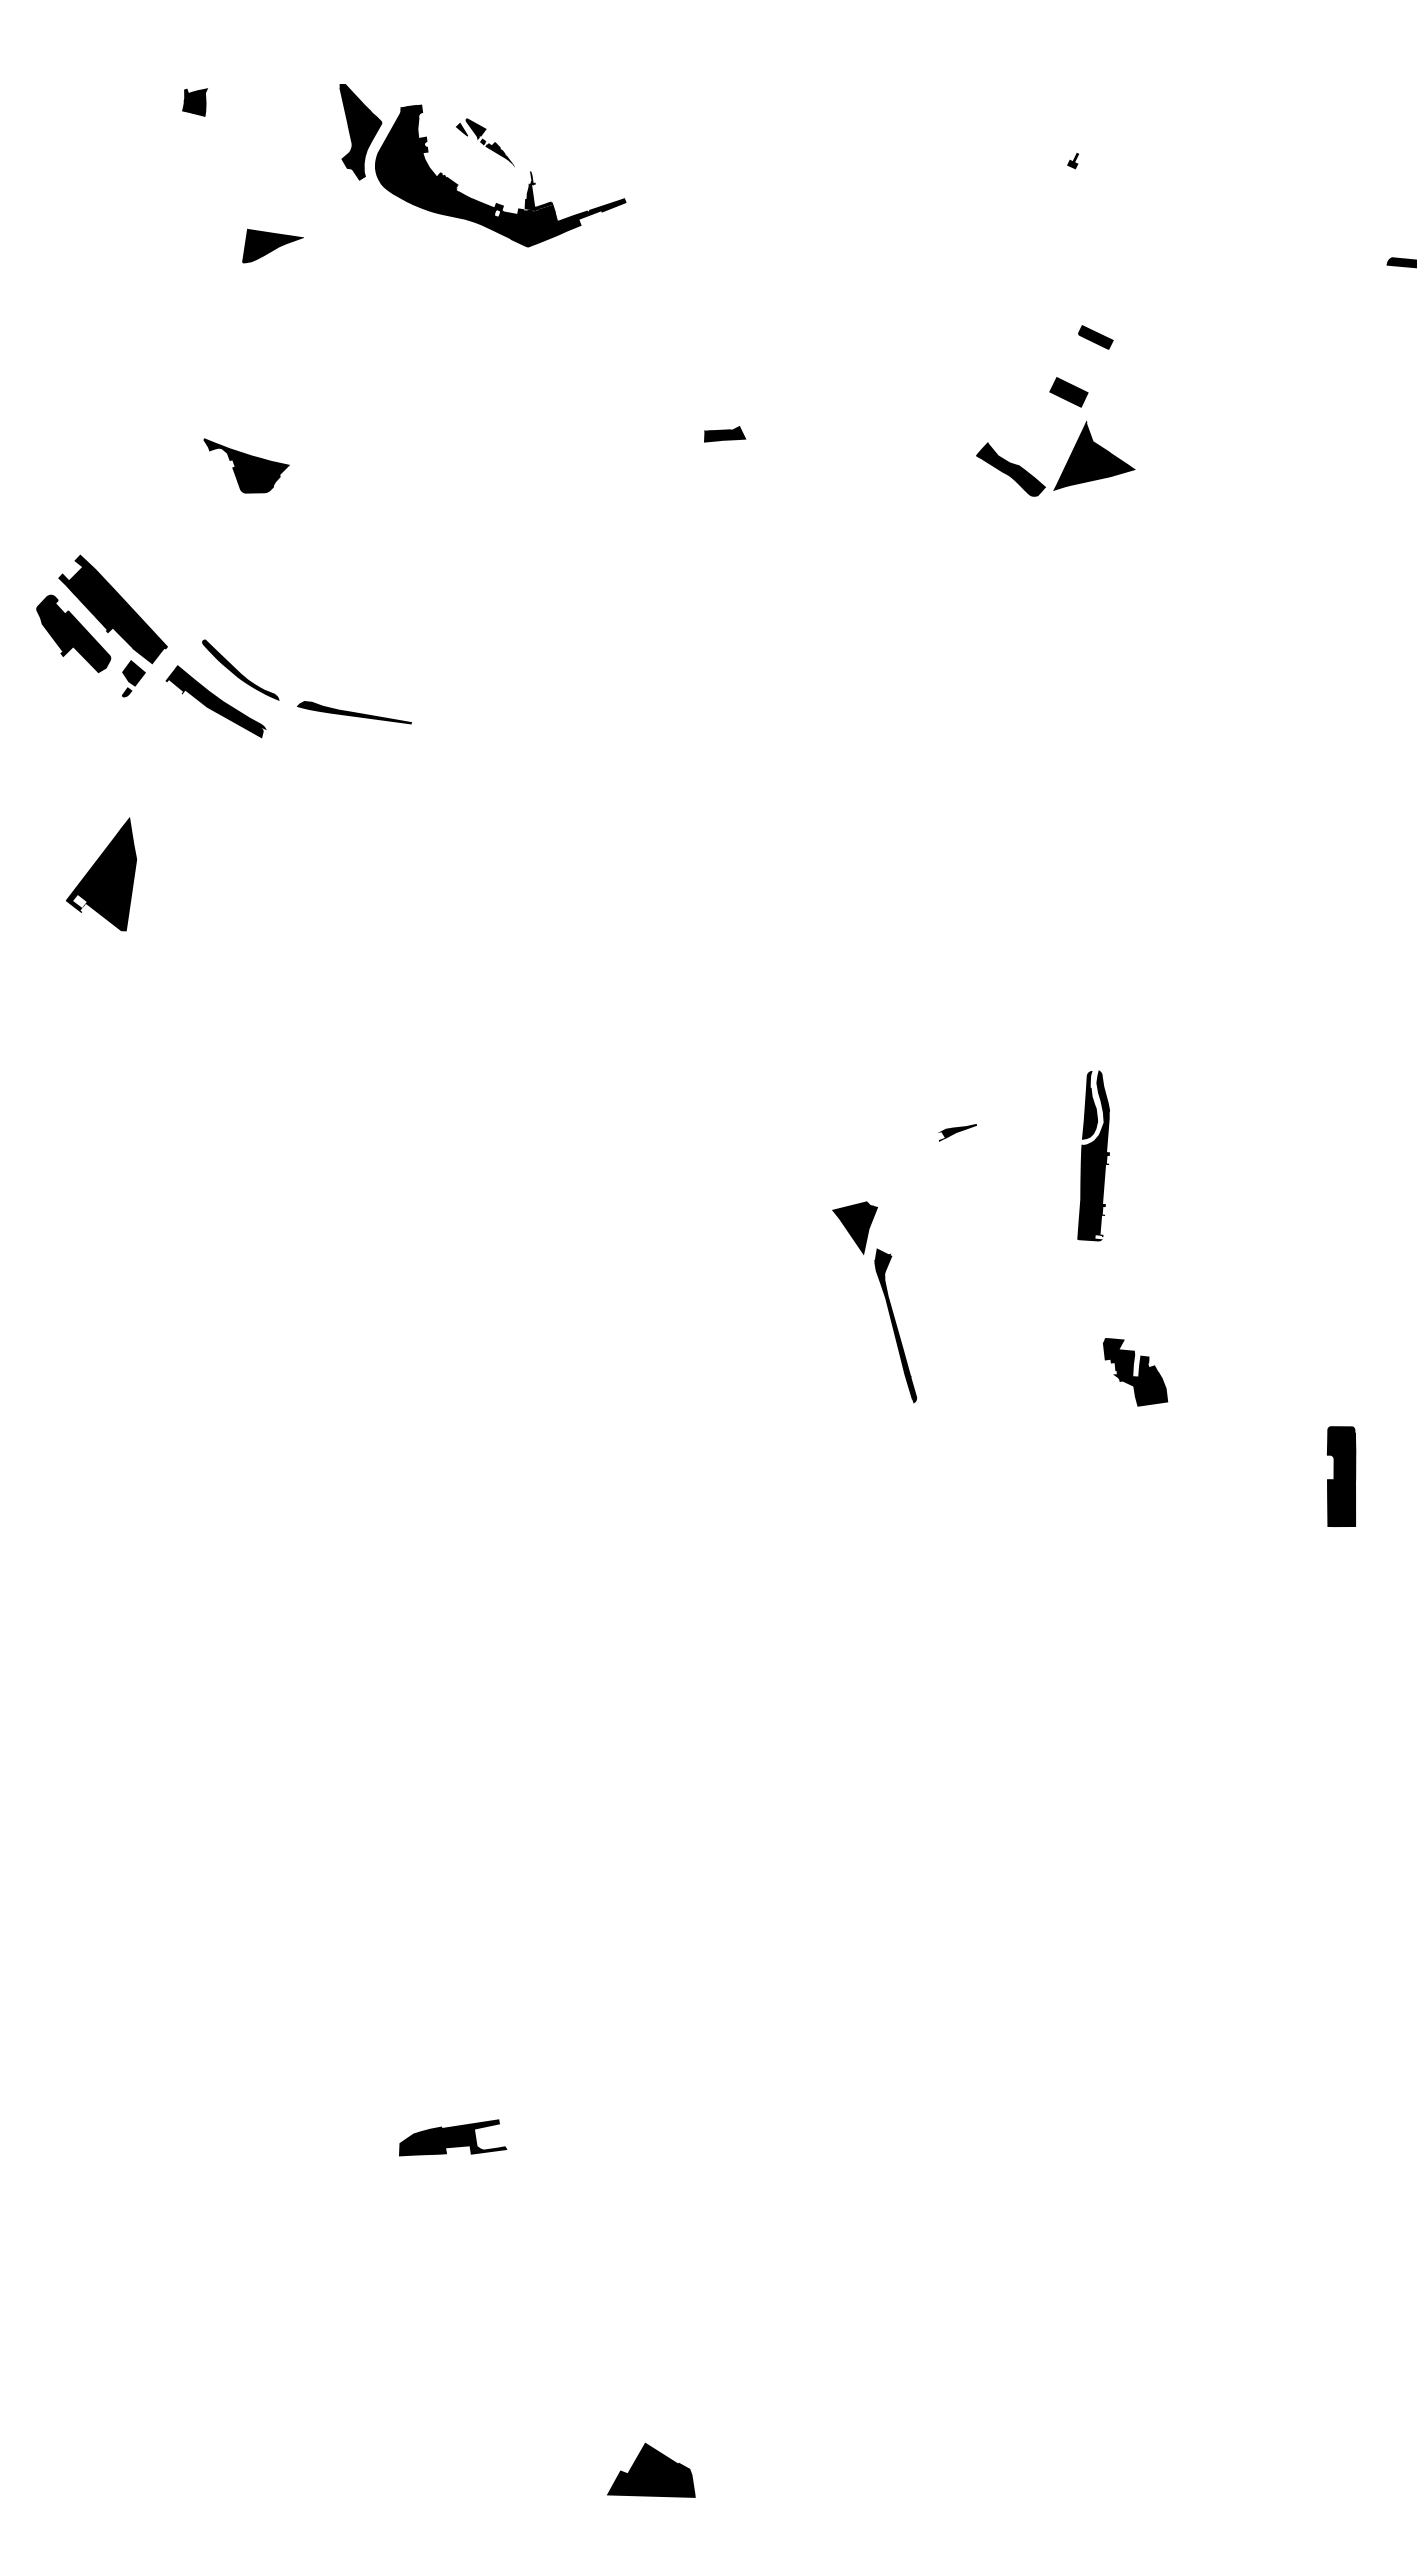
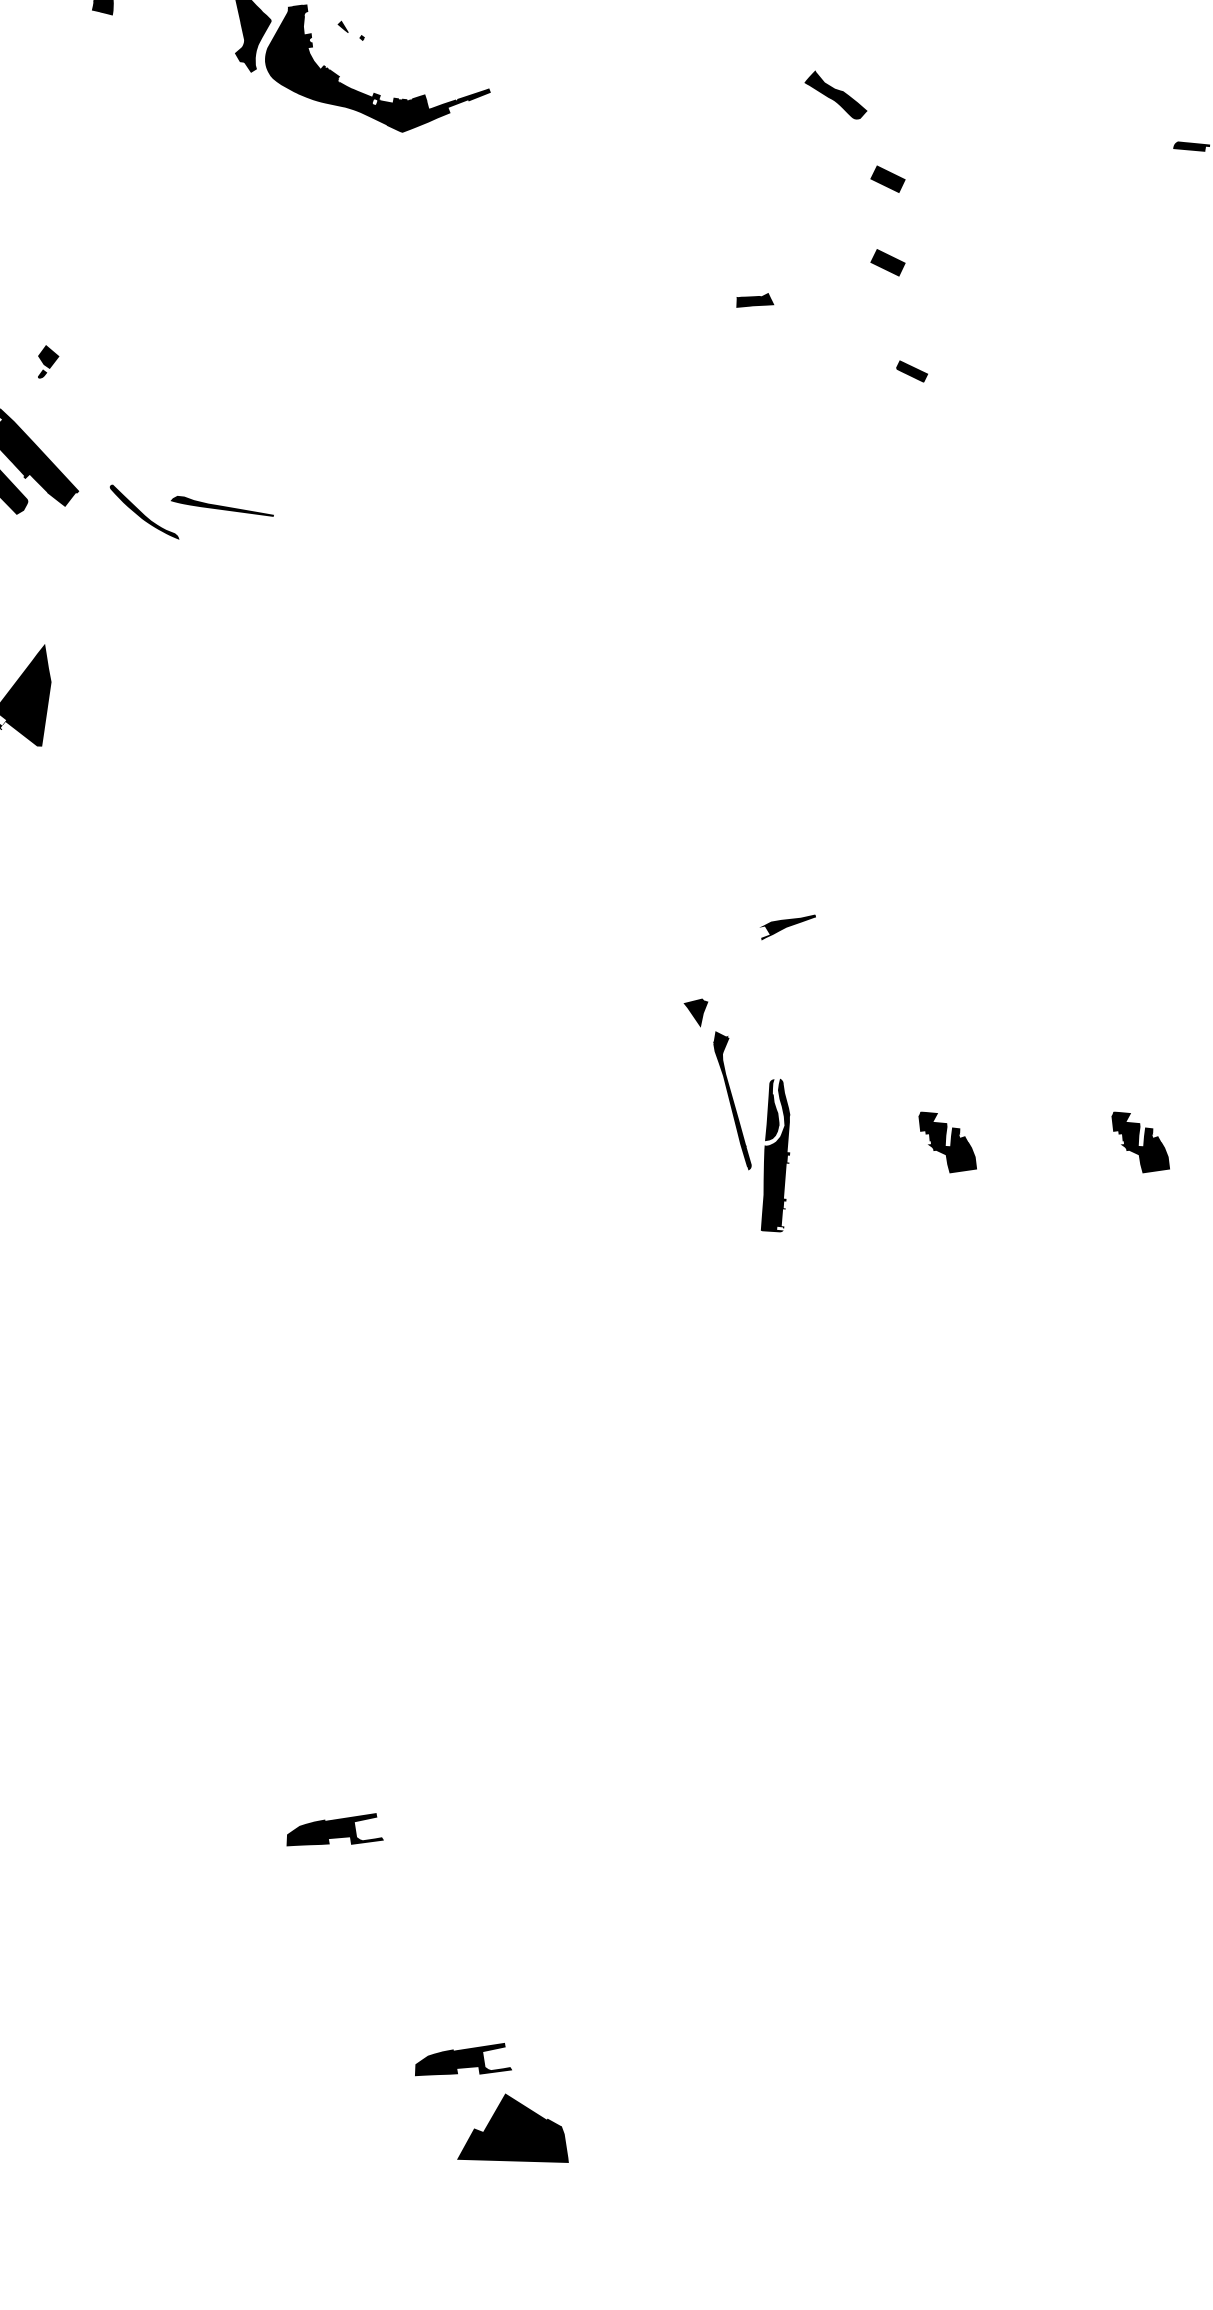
fill: (475, 129) -> (355, 26), removed
fill: (500, 154) -> (377, 49), removed
fill: (1072, 160) -> (891, 54), removed
fill: (538, 191) -> (411, 82), removed
fill: (273, 245) -> (173, 130), removed
part: (1068, 299) -> (887, 179), added
part: (1095, 337) -> (911, 371), moved
part: (725, 434) -> (755, 300), moved
fill: (1094, 455) -> (910, 319), removed
part: (246, 465) -> (149, 328), removed
part: (1010, 469) -> (835, 95), moved
part: (133, 678) -> (48, 361), moved
fill: (215, 701) -> (121, 540), removed
part: (354, 712) -> (222, 506), moved
part: (957, 1132) -> (787, 927), size x1.6
part: (1093, 1155) -> (775, 1155), moved
part: (854, 1227) -> (695, 1012), size x0.6
part: (1350, 1372) -> (1140, 1142), added
fill: (1341, 1476) -> (1132, 1236), removed
part: (596, 2393) -> (463, 2059), added
part: (651, 2469) -> (513, 2127), size x1.4

